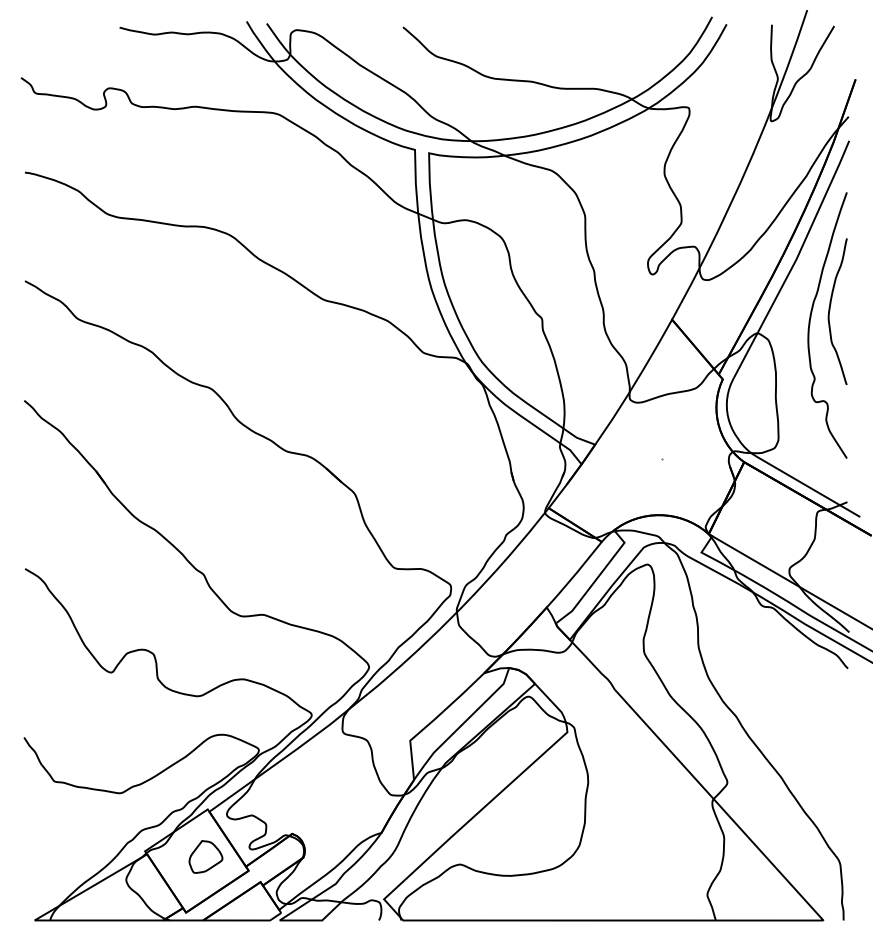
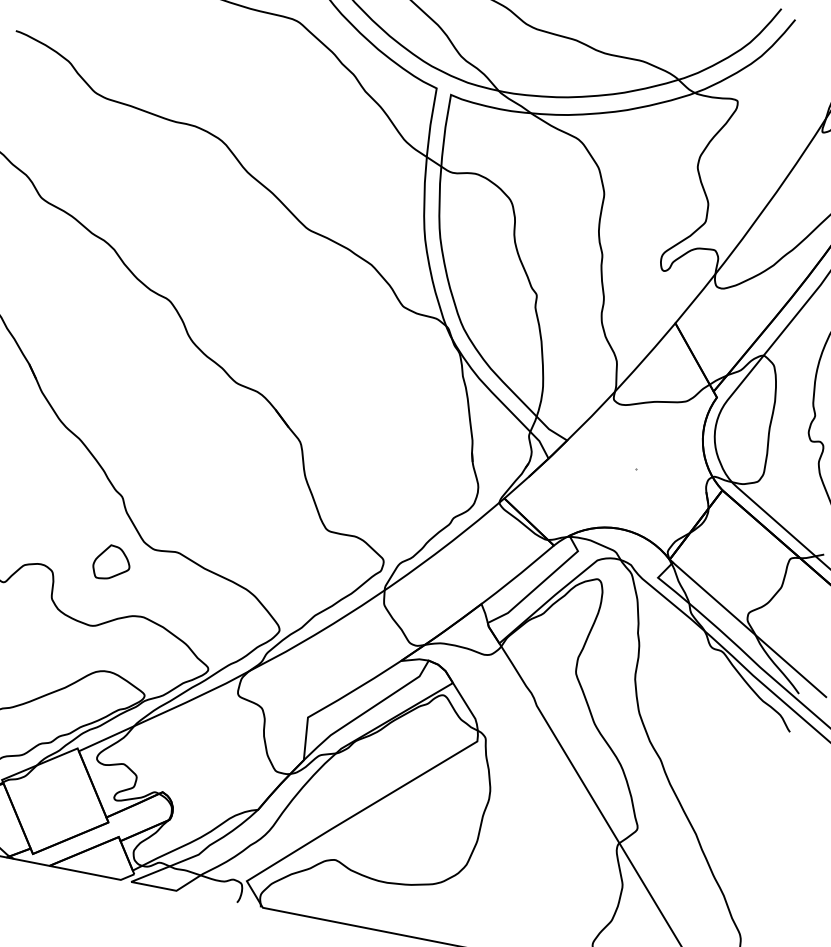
part: (205, 856) -> (111, 562), moved

